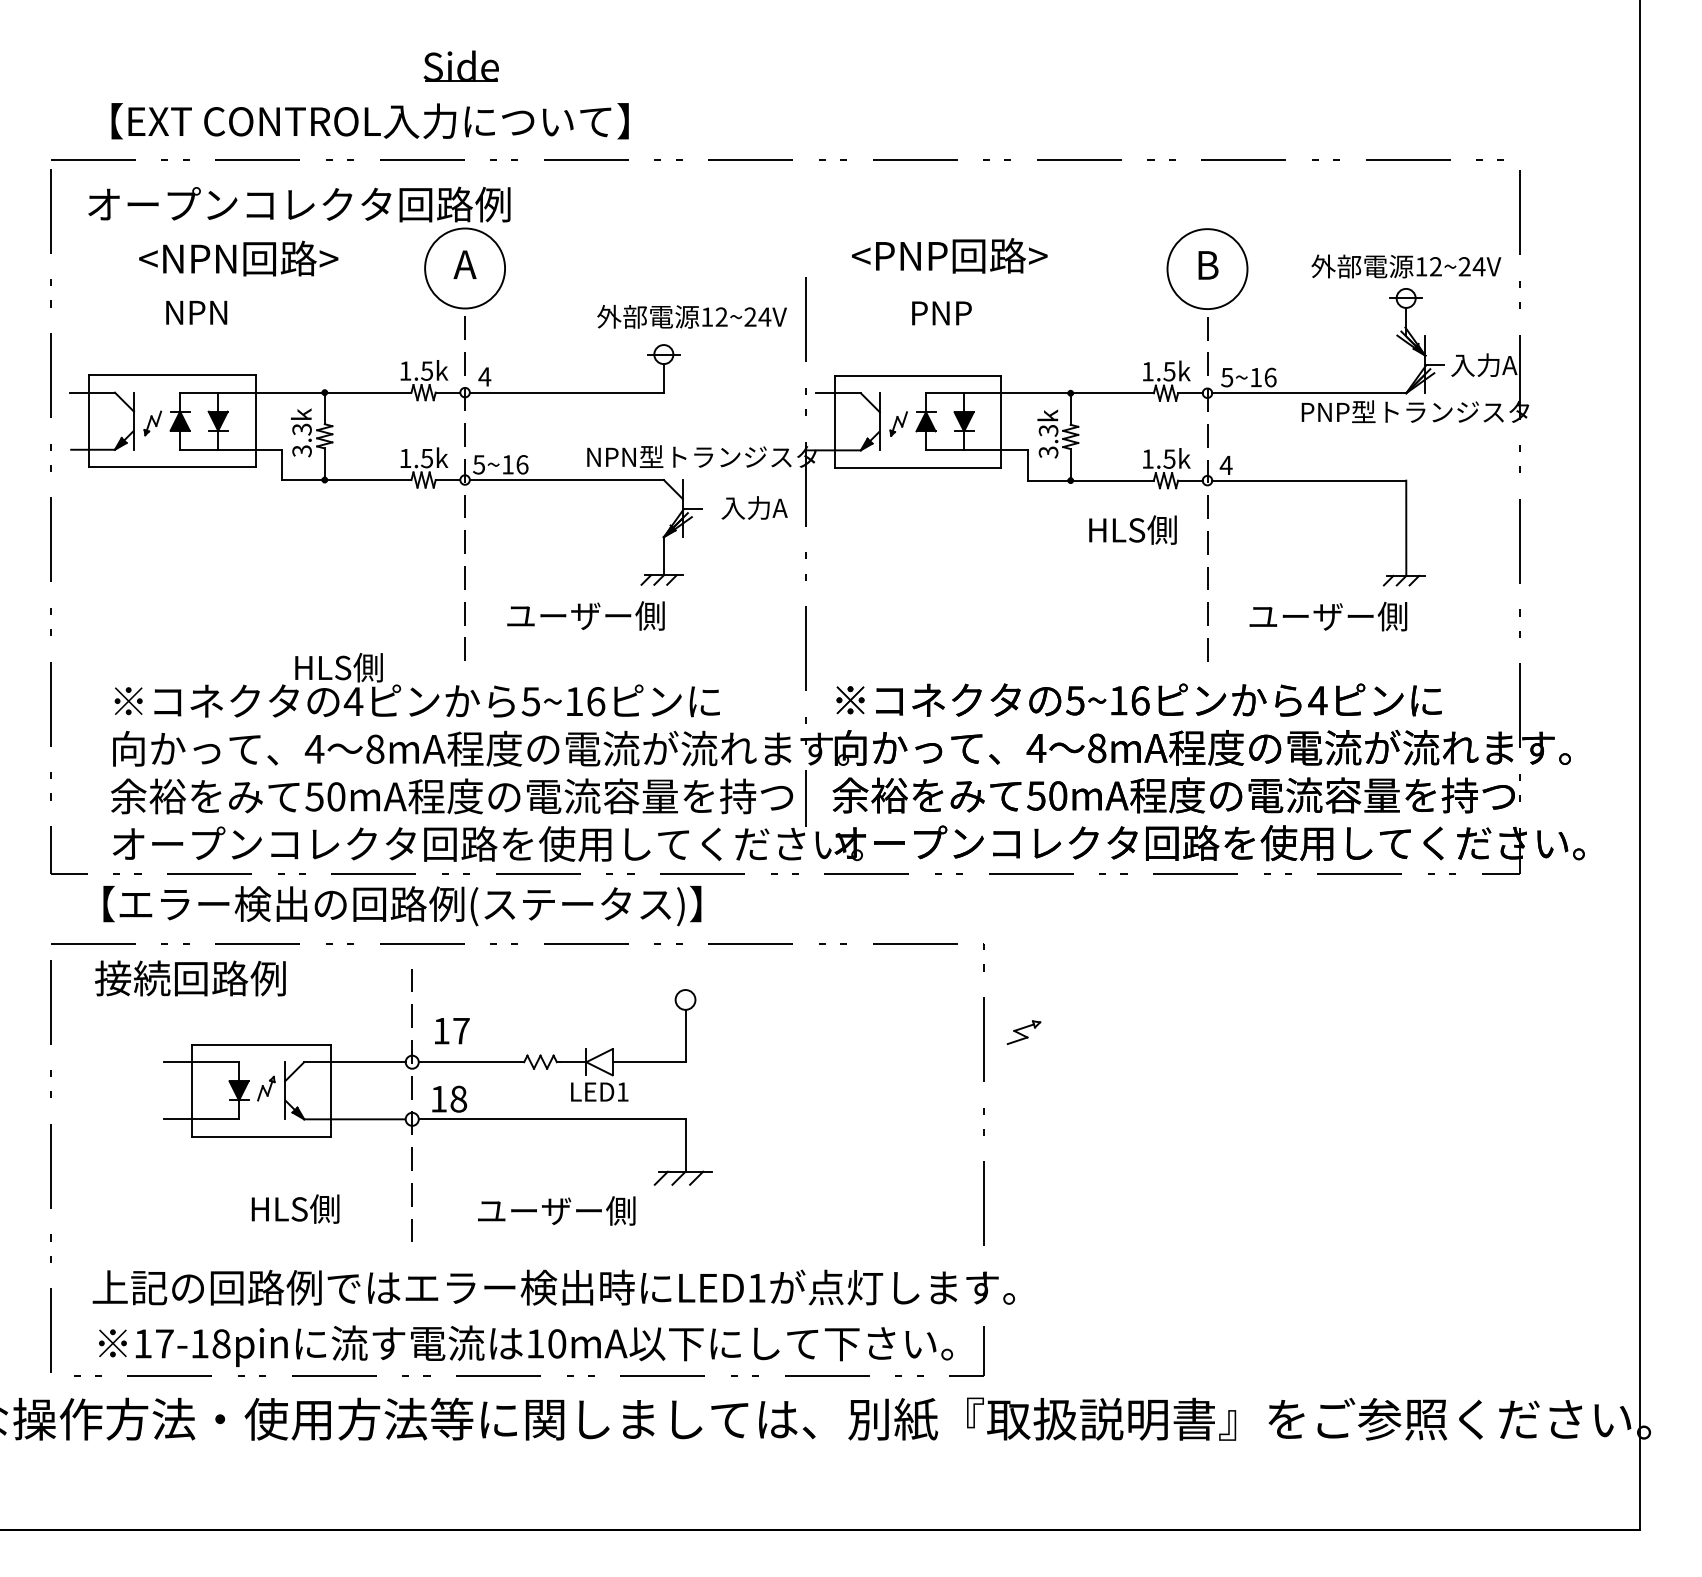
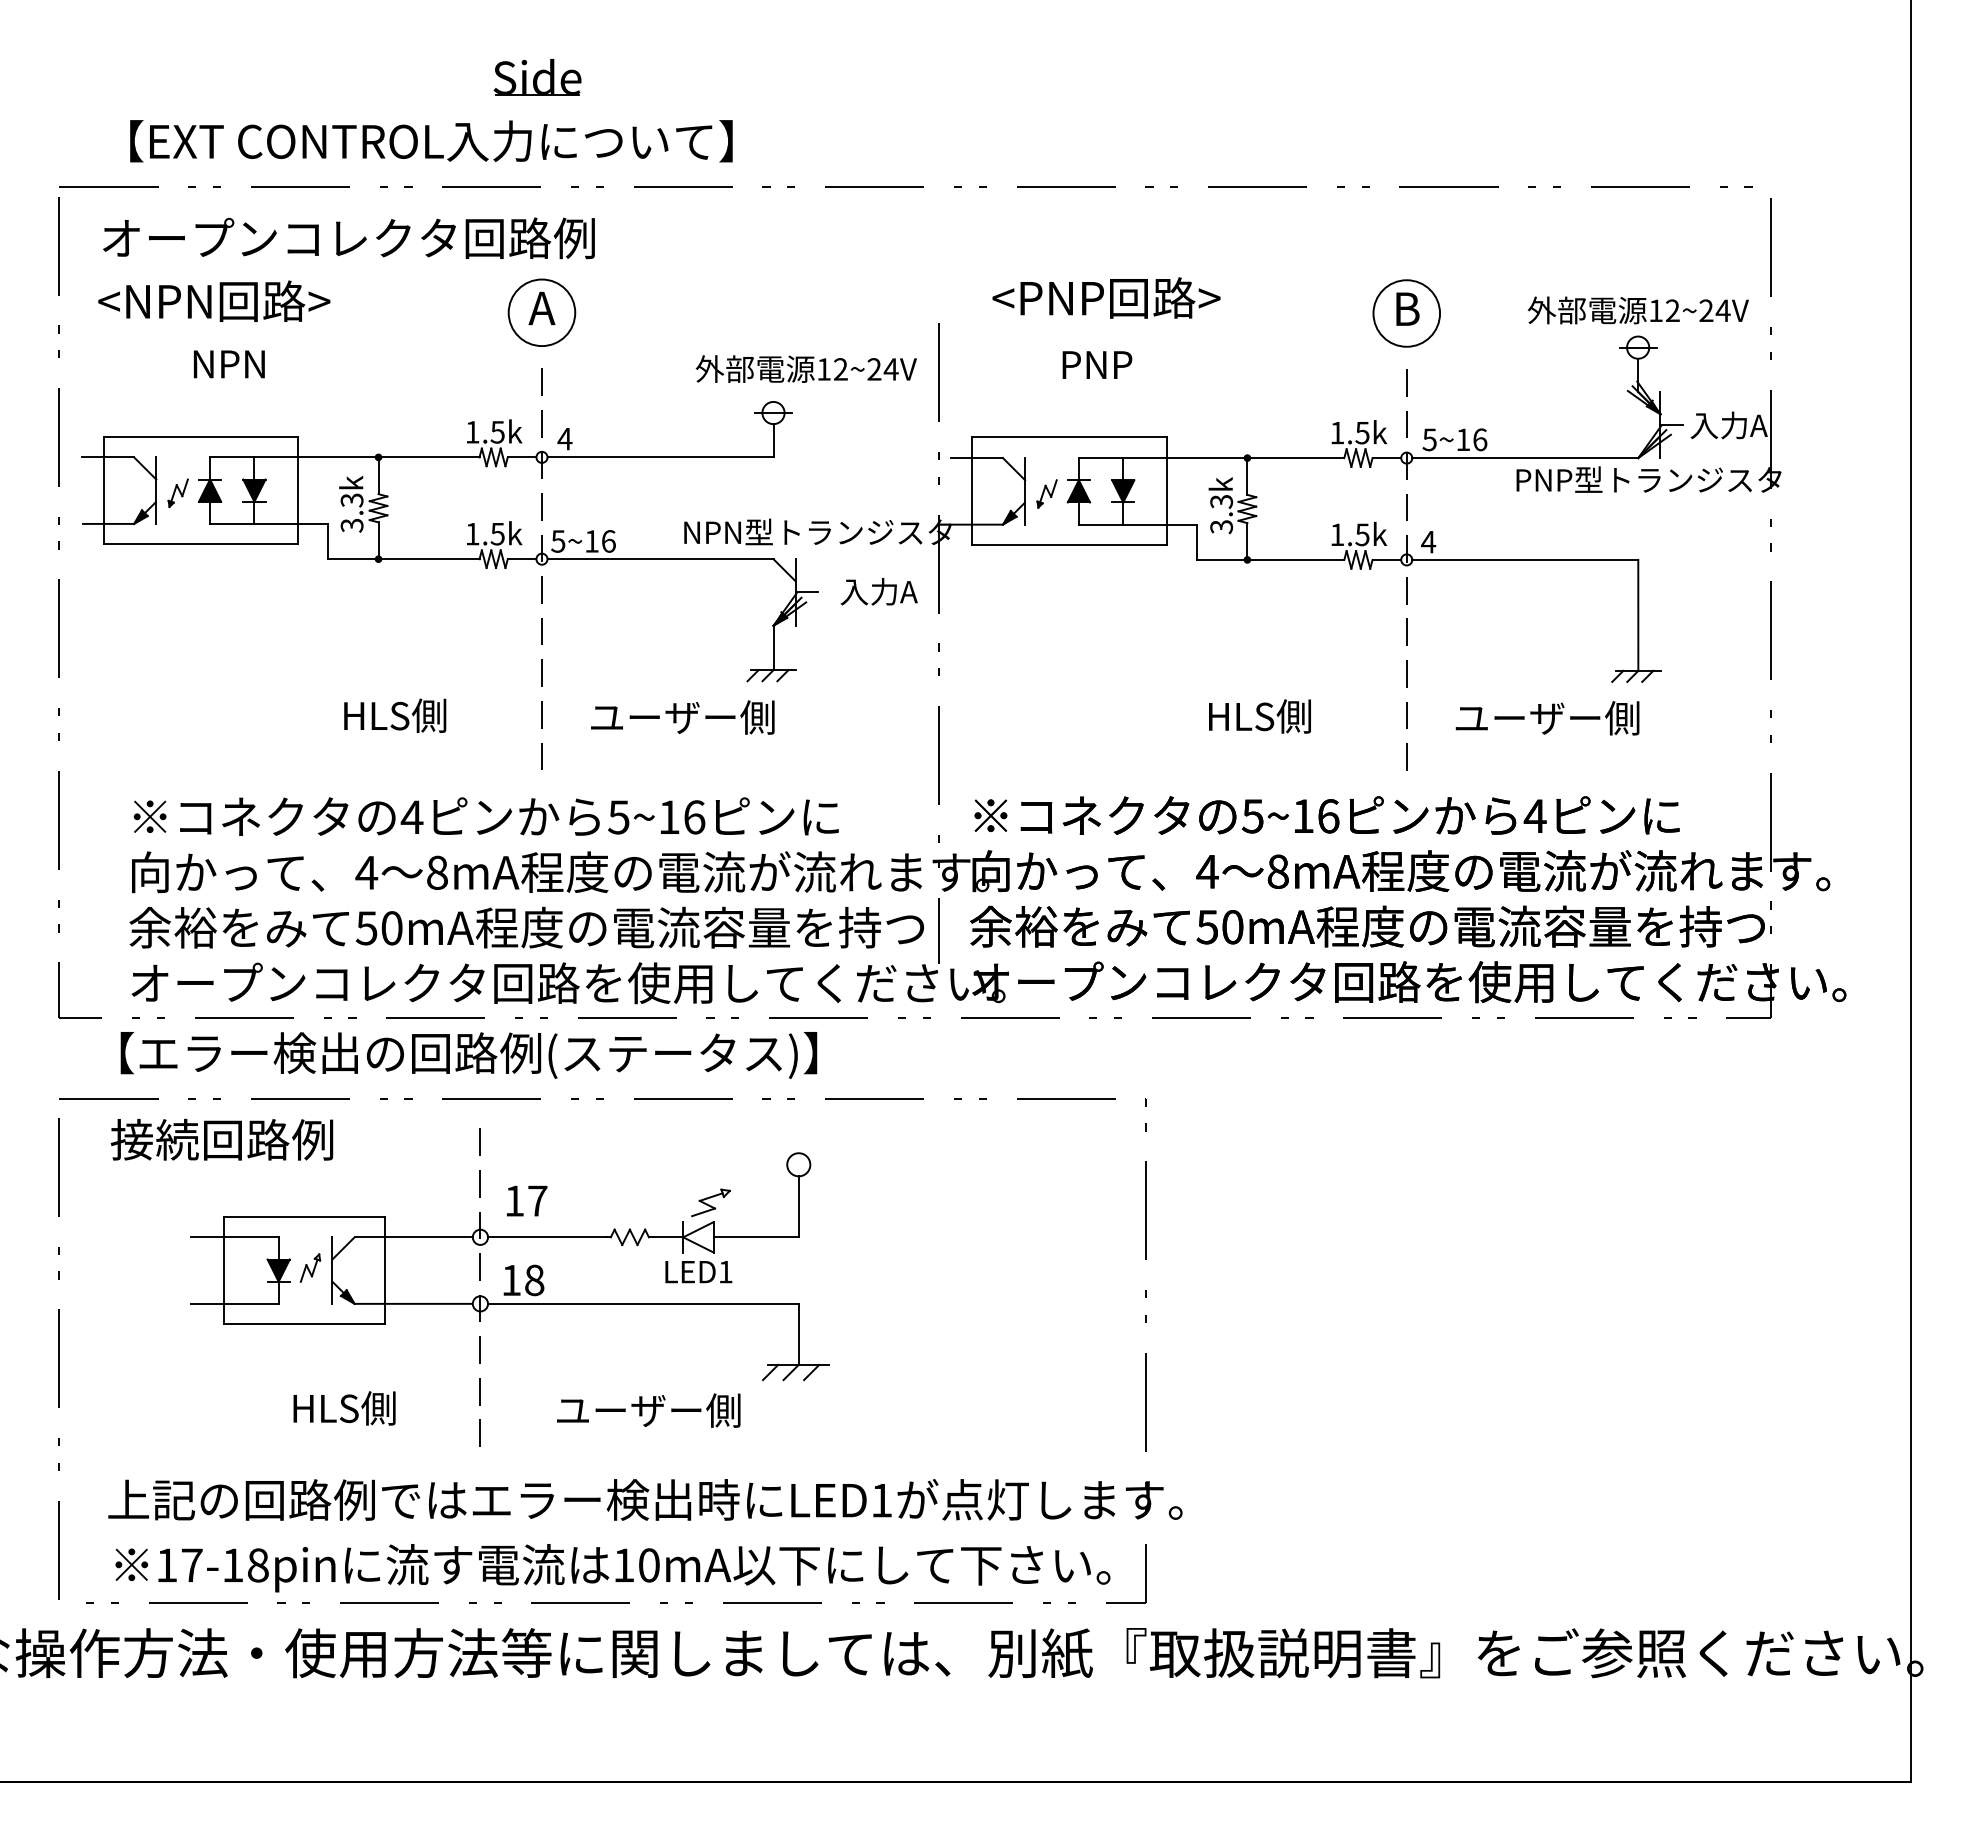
text: (238, 257) -> (214, 300), moved
circle: (464, 268) -> (541, 312), size x0.71
circle: (1207, 269) -> (1406, 313), size x0.71
text: (1132, 530) -> (1259, 716), moved
text: (339, 667) -> (395, 715), moved
part: (1023, 1032) -> (710, 1202), moved

